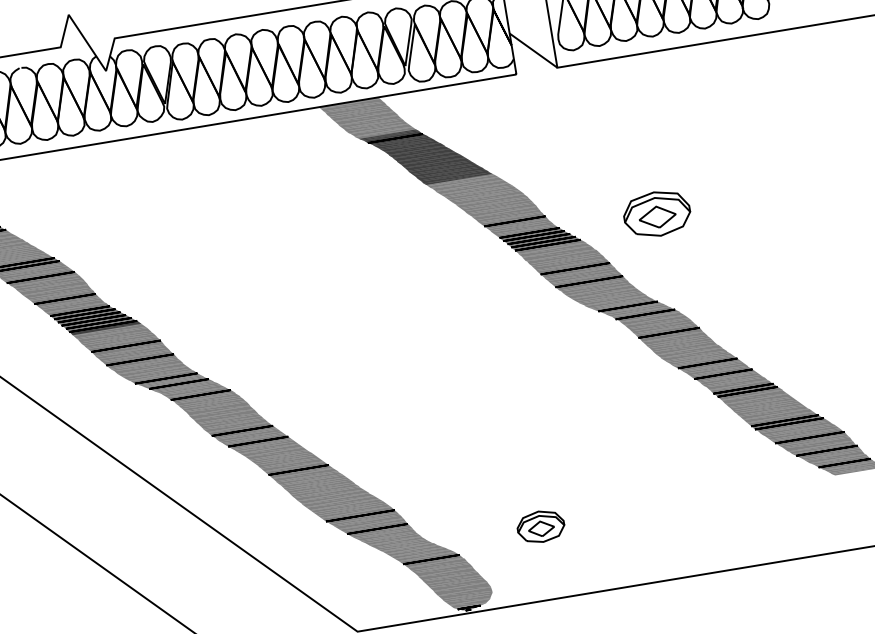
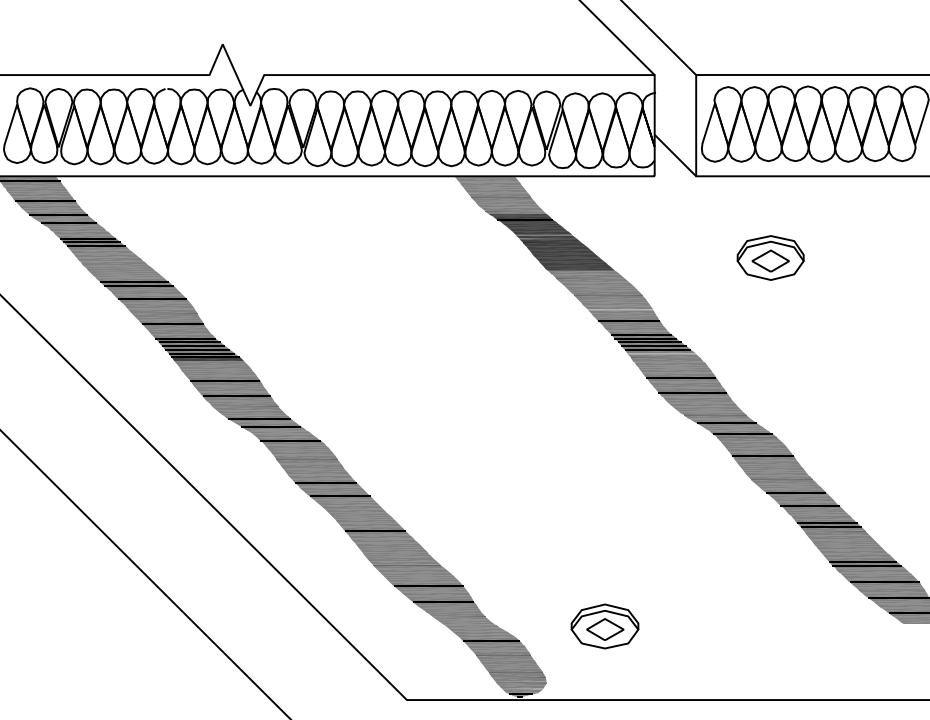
part: (656, 213) -> (770, 257), moved
part: (540, 526) -> (604, 626), size x1.43

